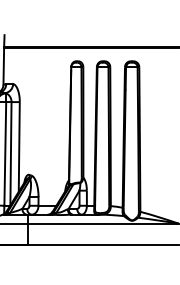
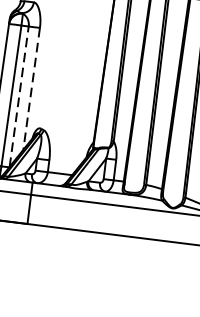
line: (19, 146) -> (32, 88), solid -> dashed
line: (10, 153) -> (18, 96), solid -> dashed

